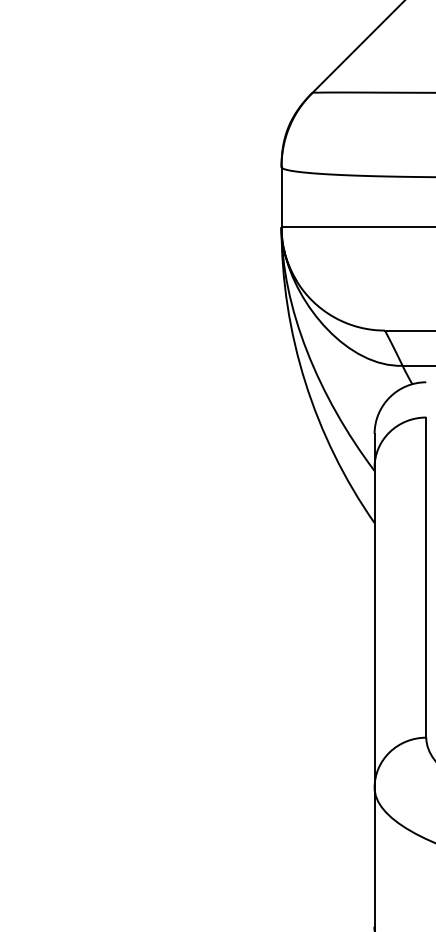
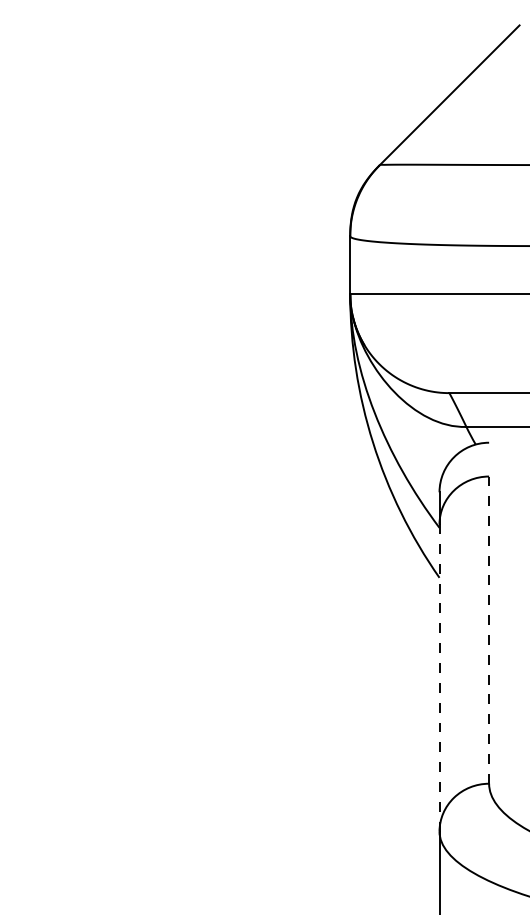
line: (426, 577) -> (489, 630), solid -> dashed
line: (374, 627) -> (439, 678), solid -> dashed

